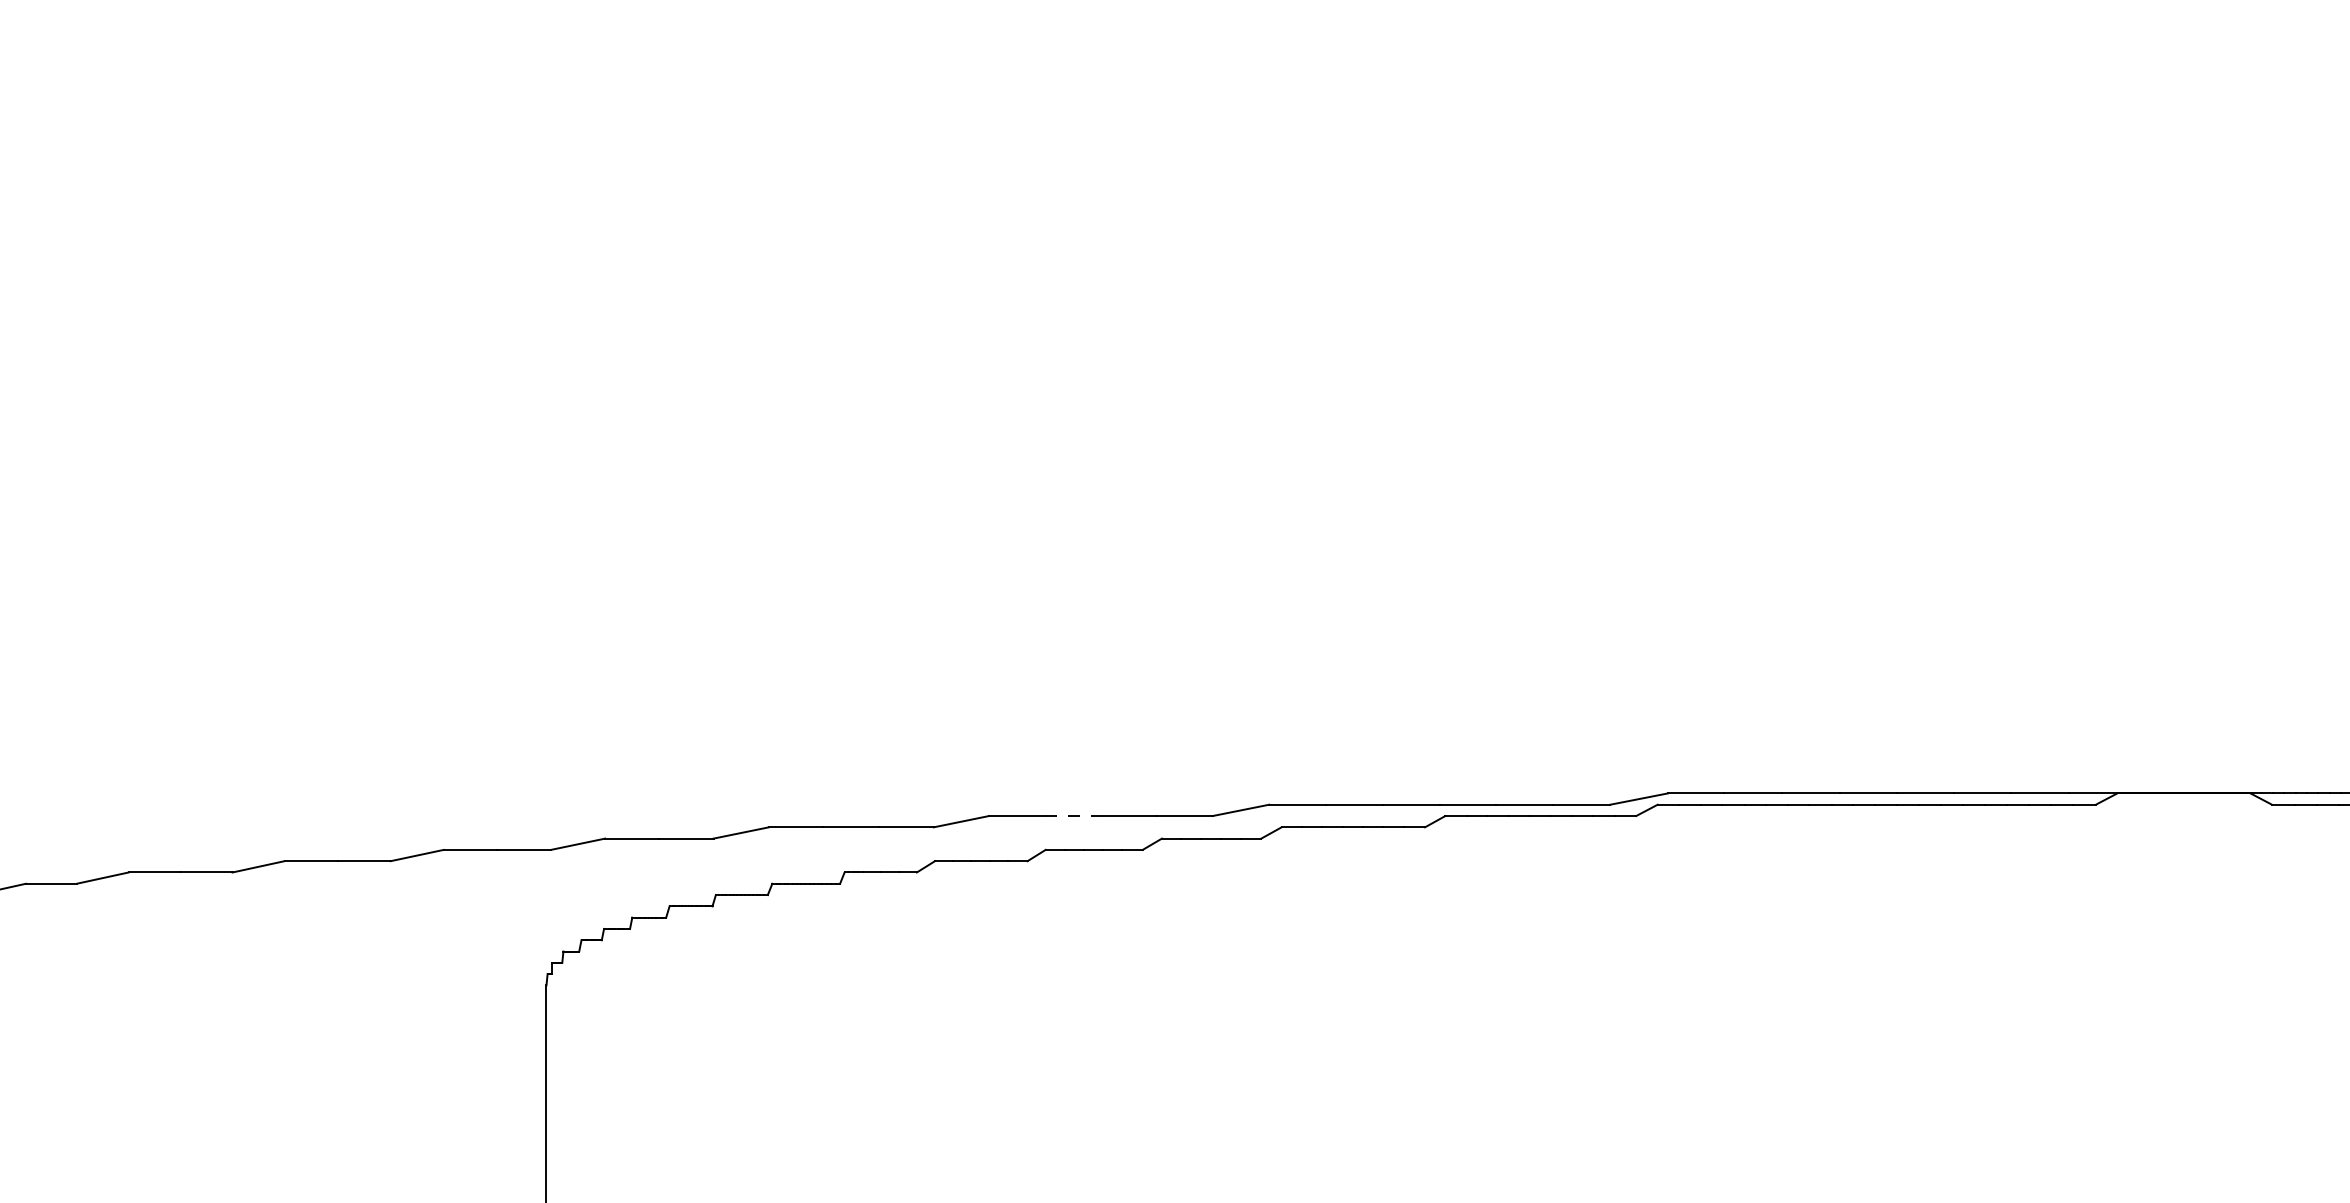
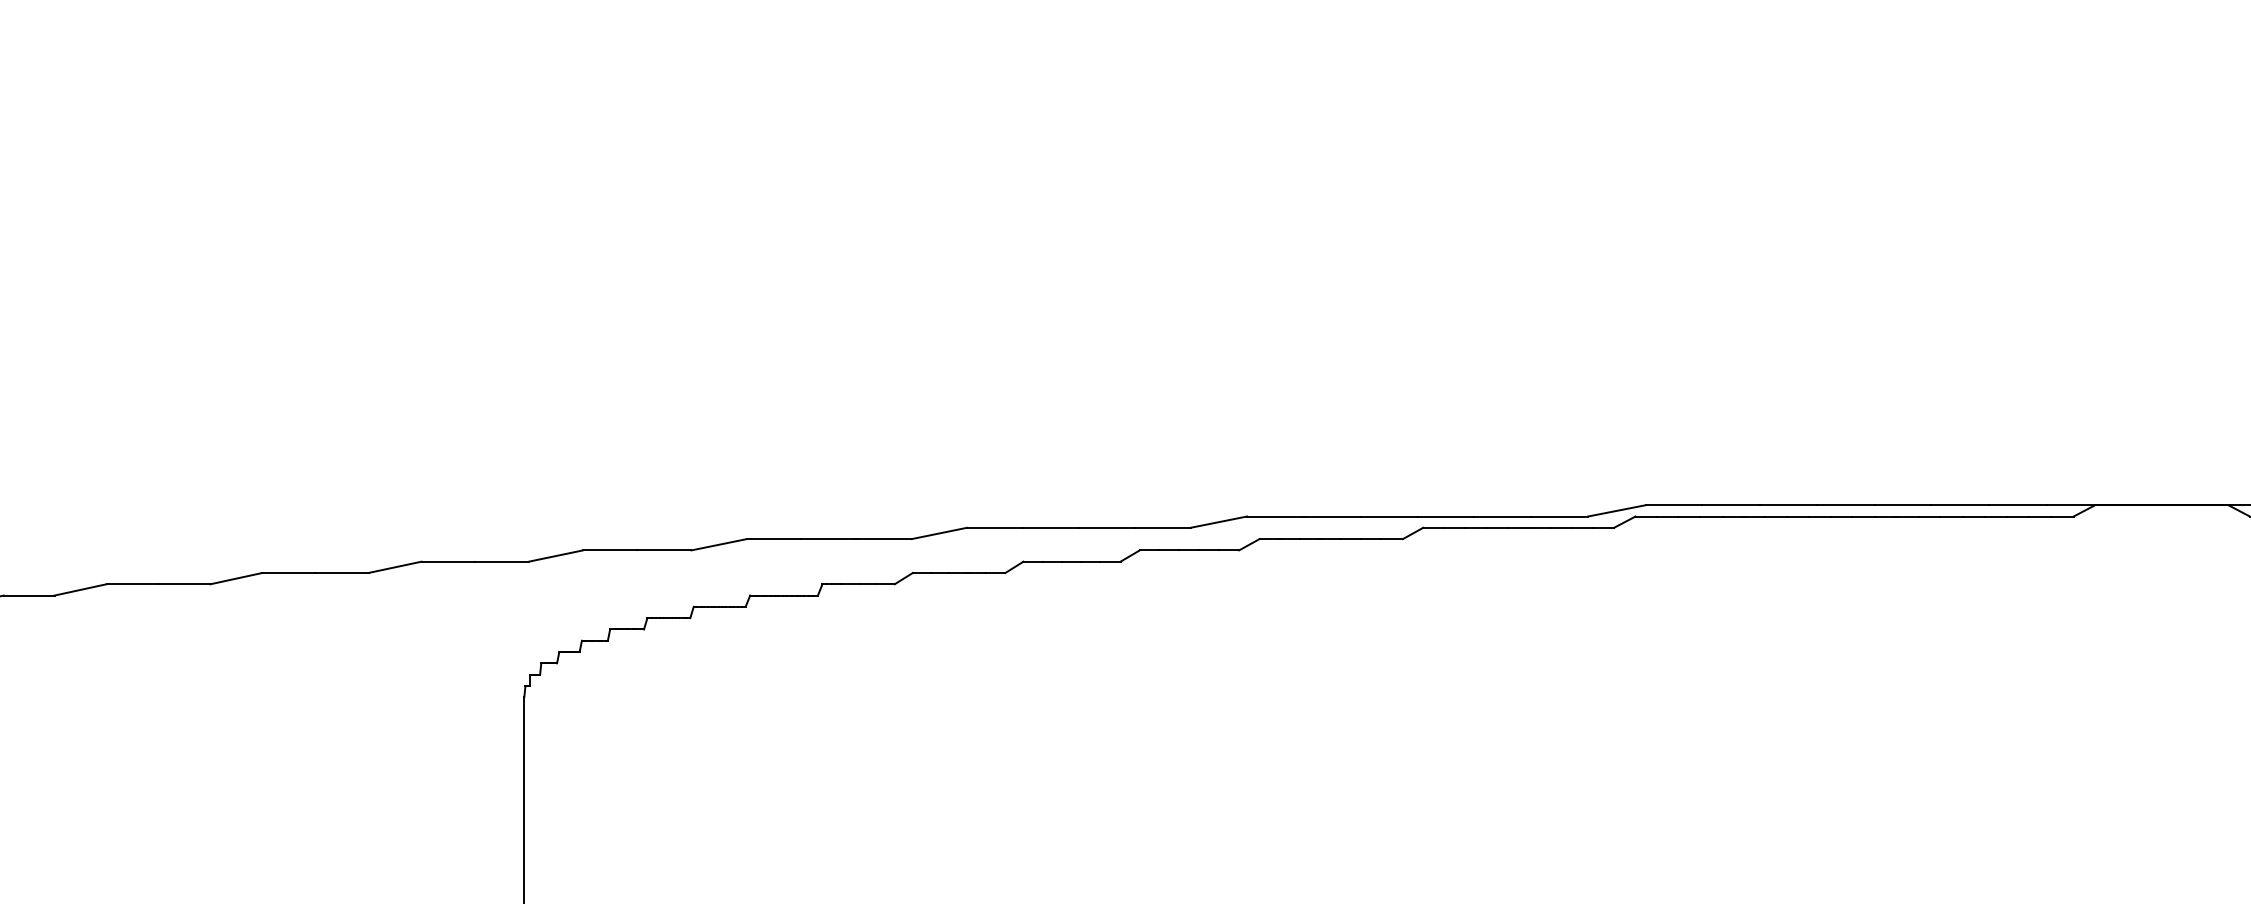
line: (1073, 816) -> (1051, 528), dashed -> solid

